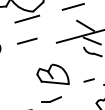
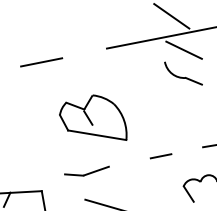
line: (27, 40) -> (42, 60), moved
line: (88, 80) -> (159, 156), moved

